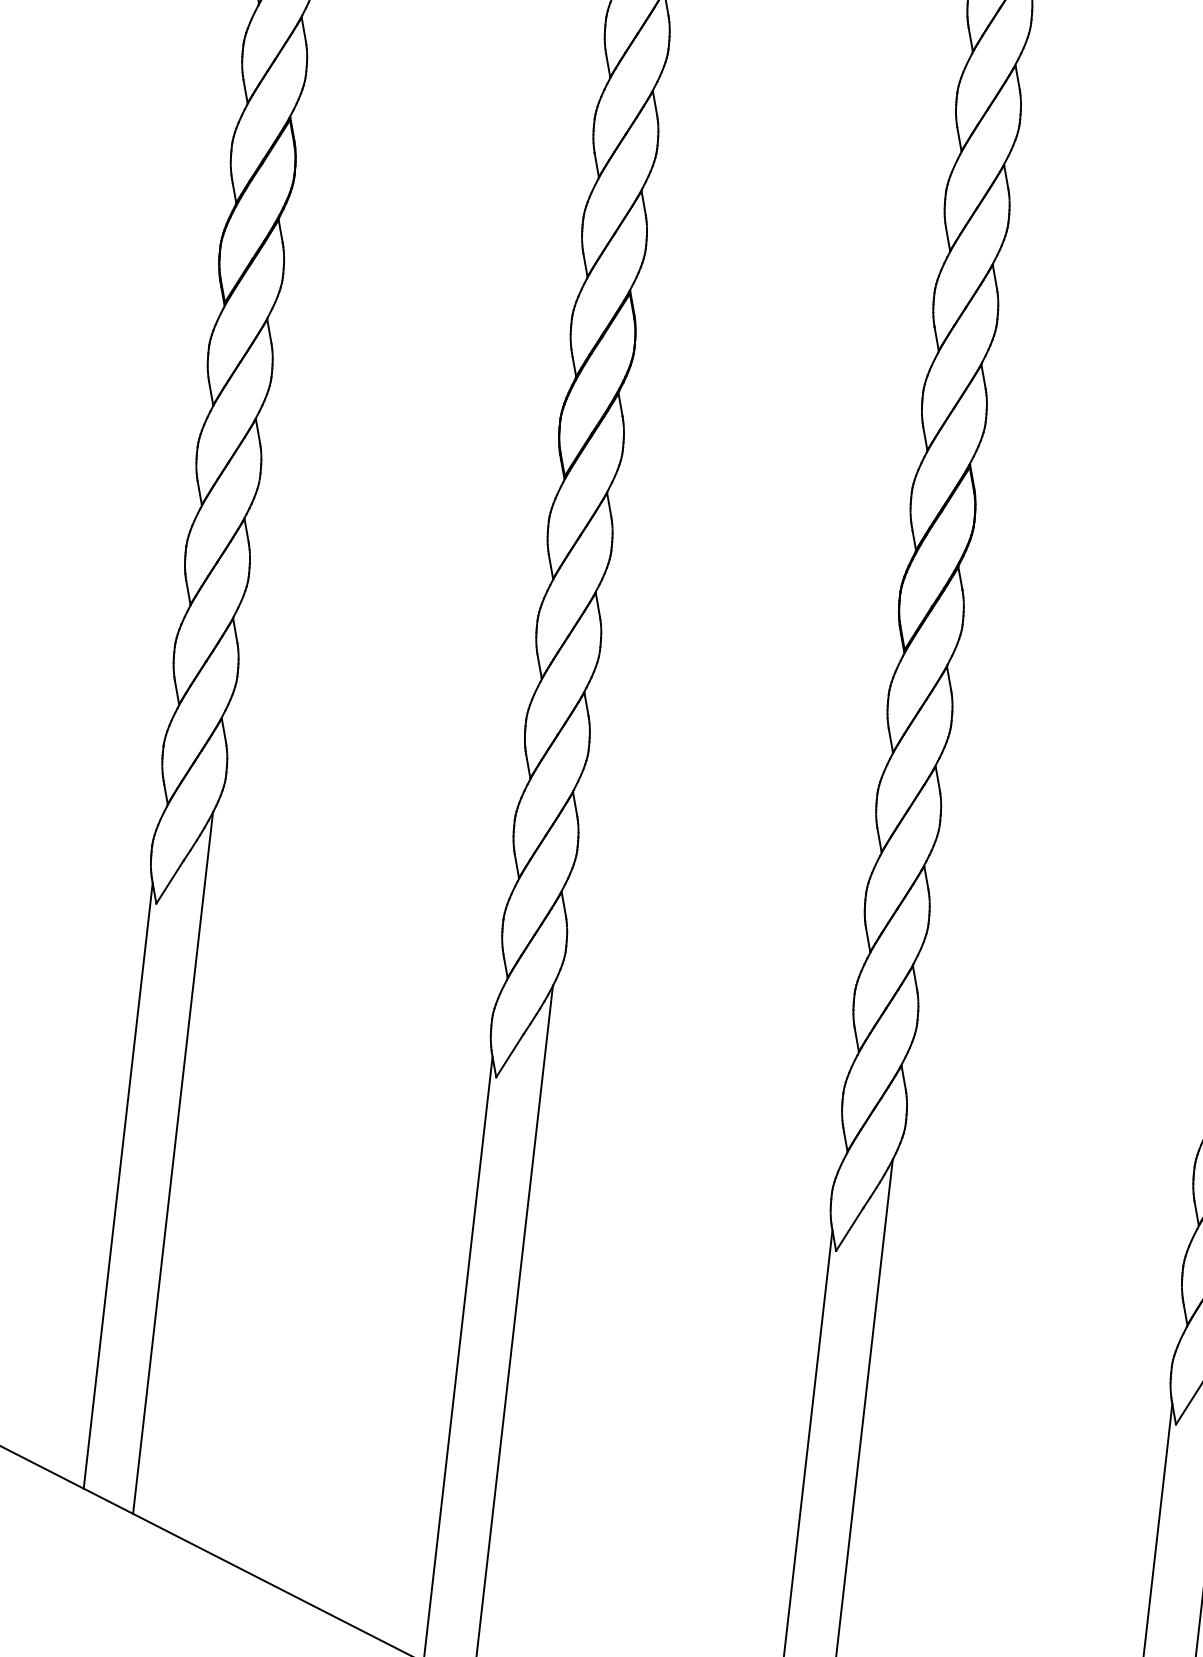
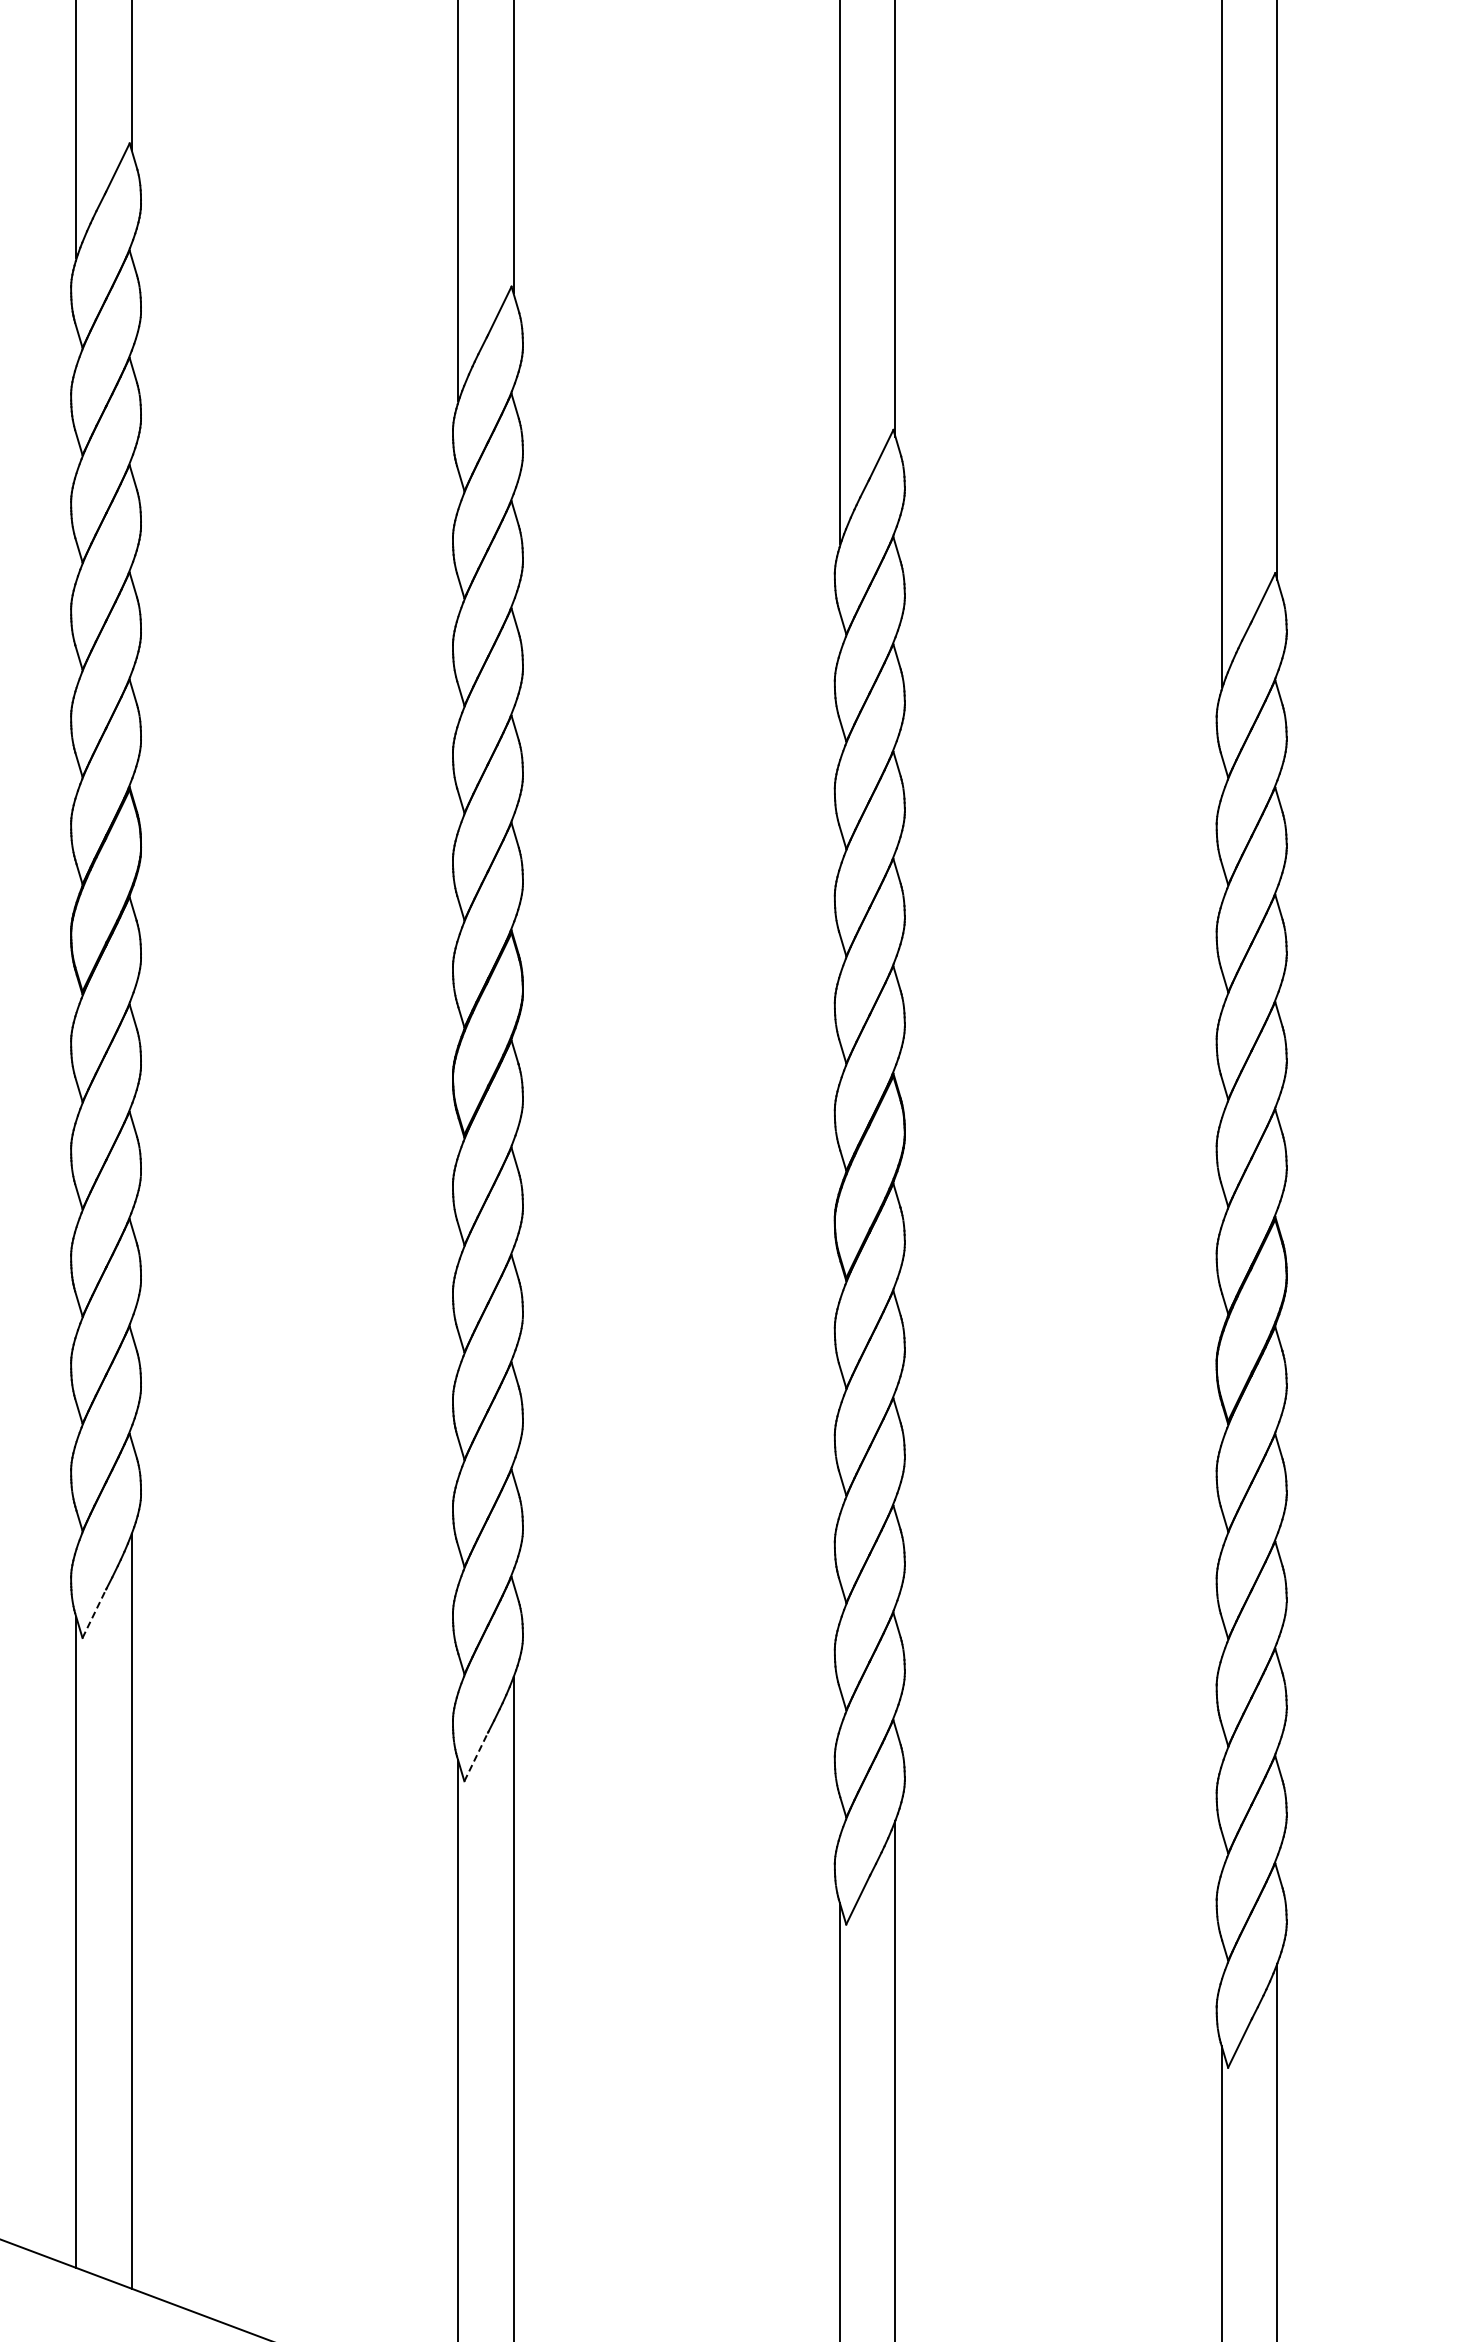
line: (170, 882) -> (94, 1613), solid -> dashed
line: (510, 1056) -> (476, 1757), solid -> dashed

